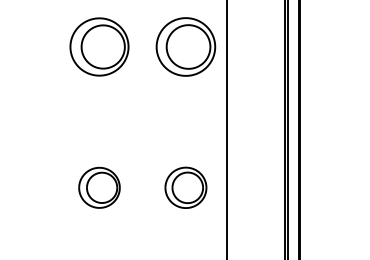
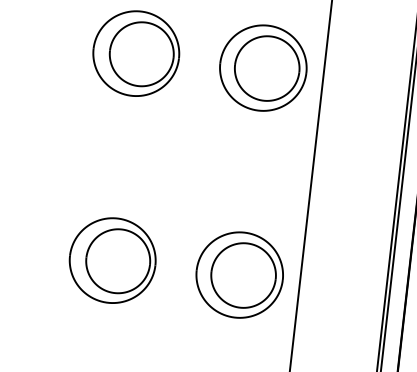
part: (99, 187) -> (112, 260), size x1.43
part: (185, 187) -> (239, 274), size x1.43

